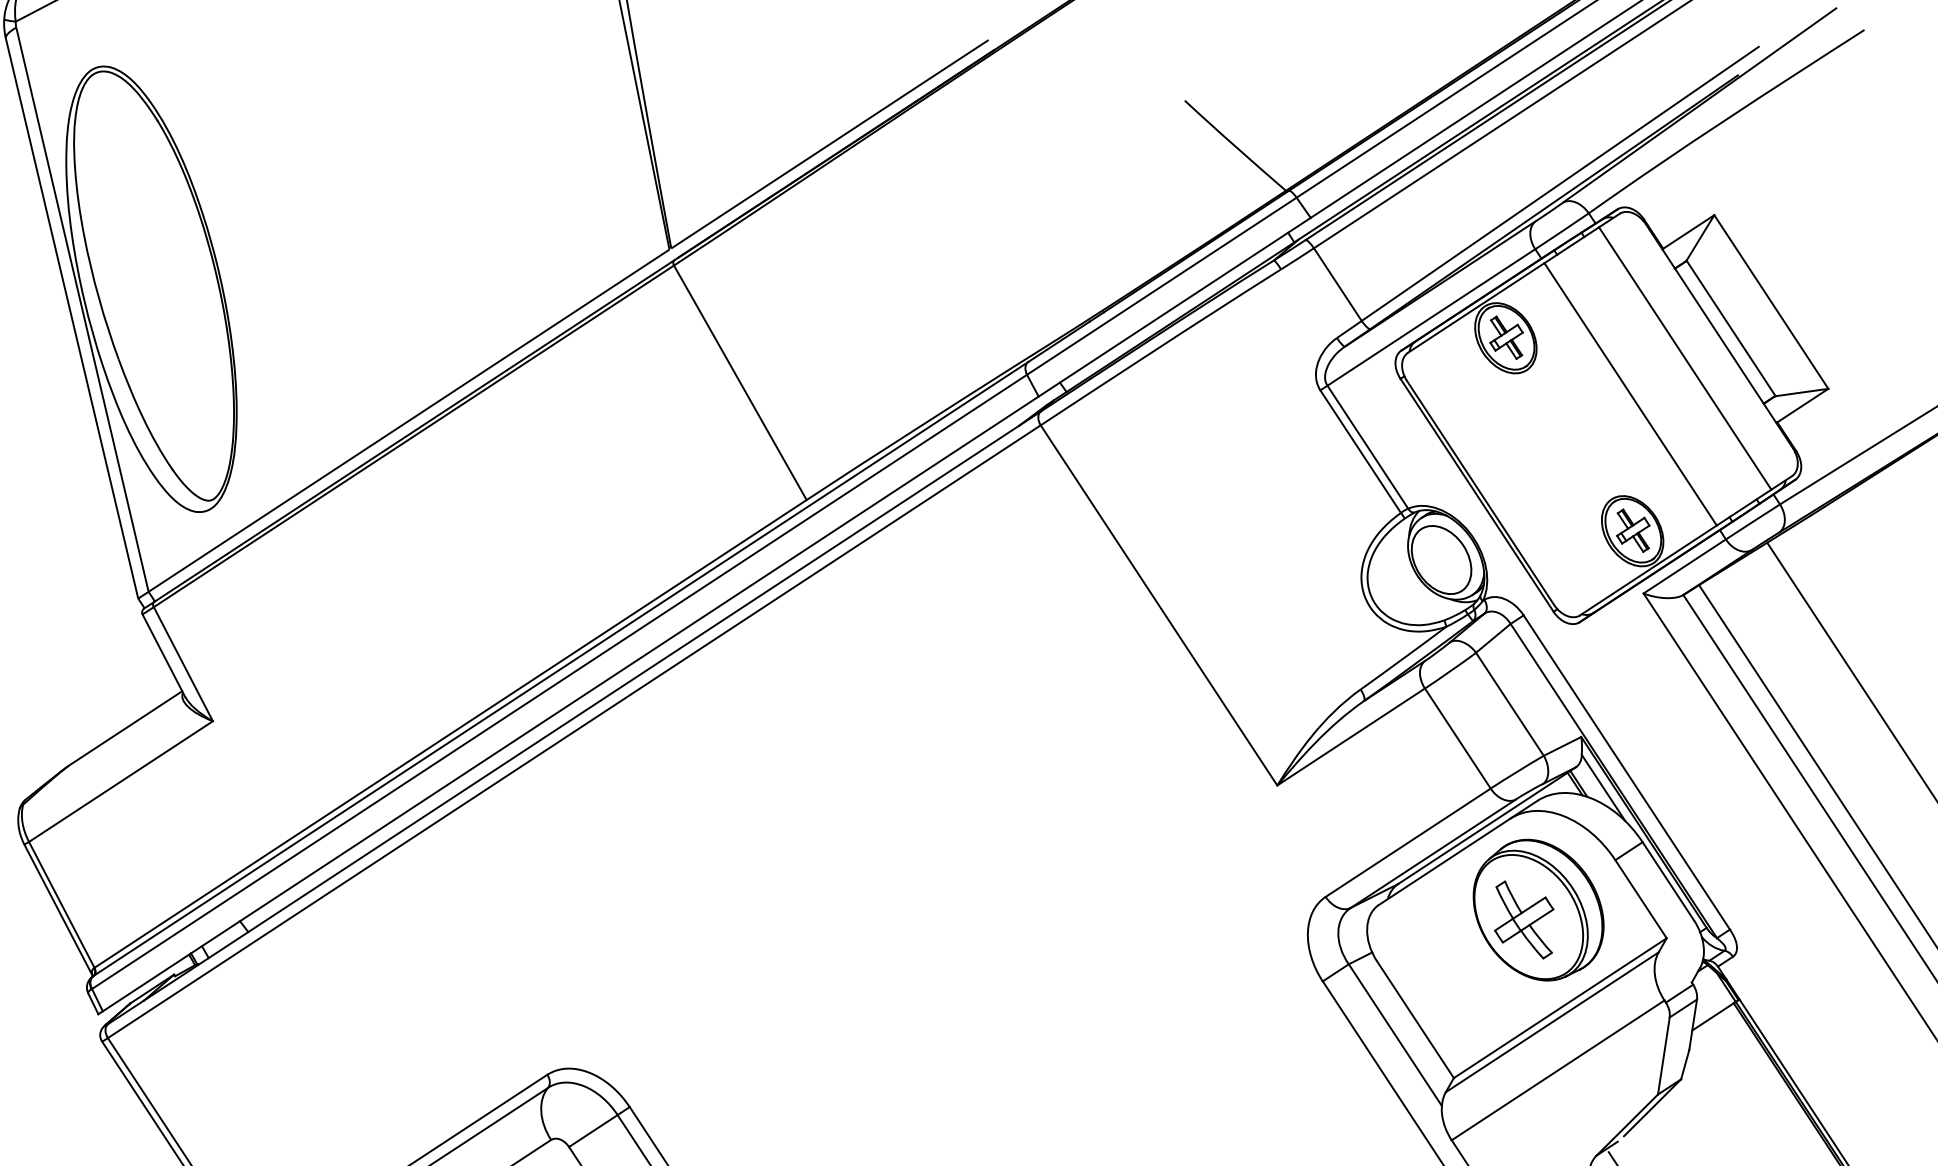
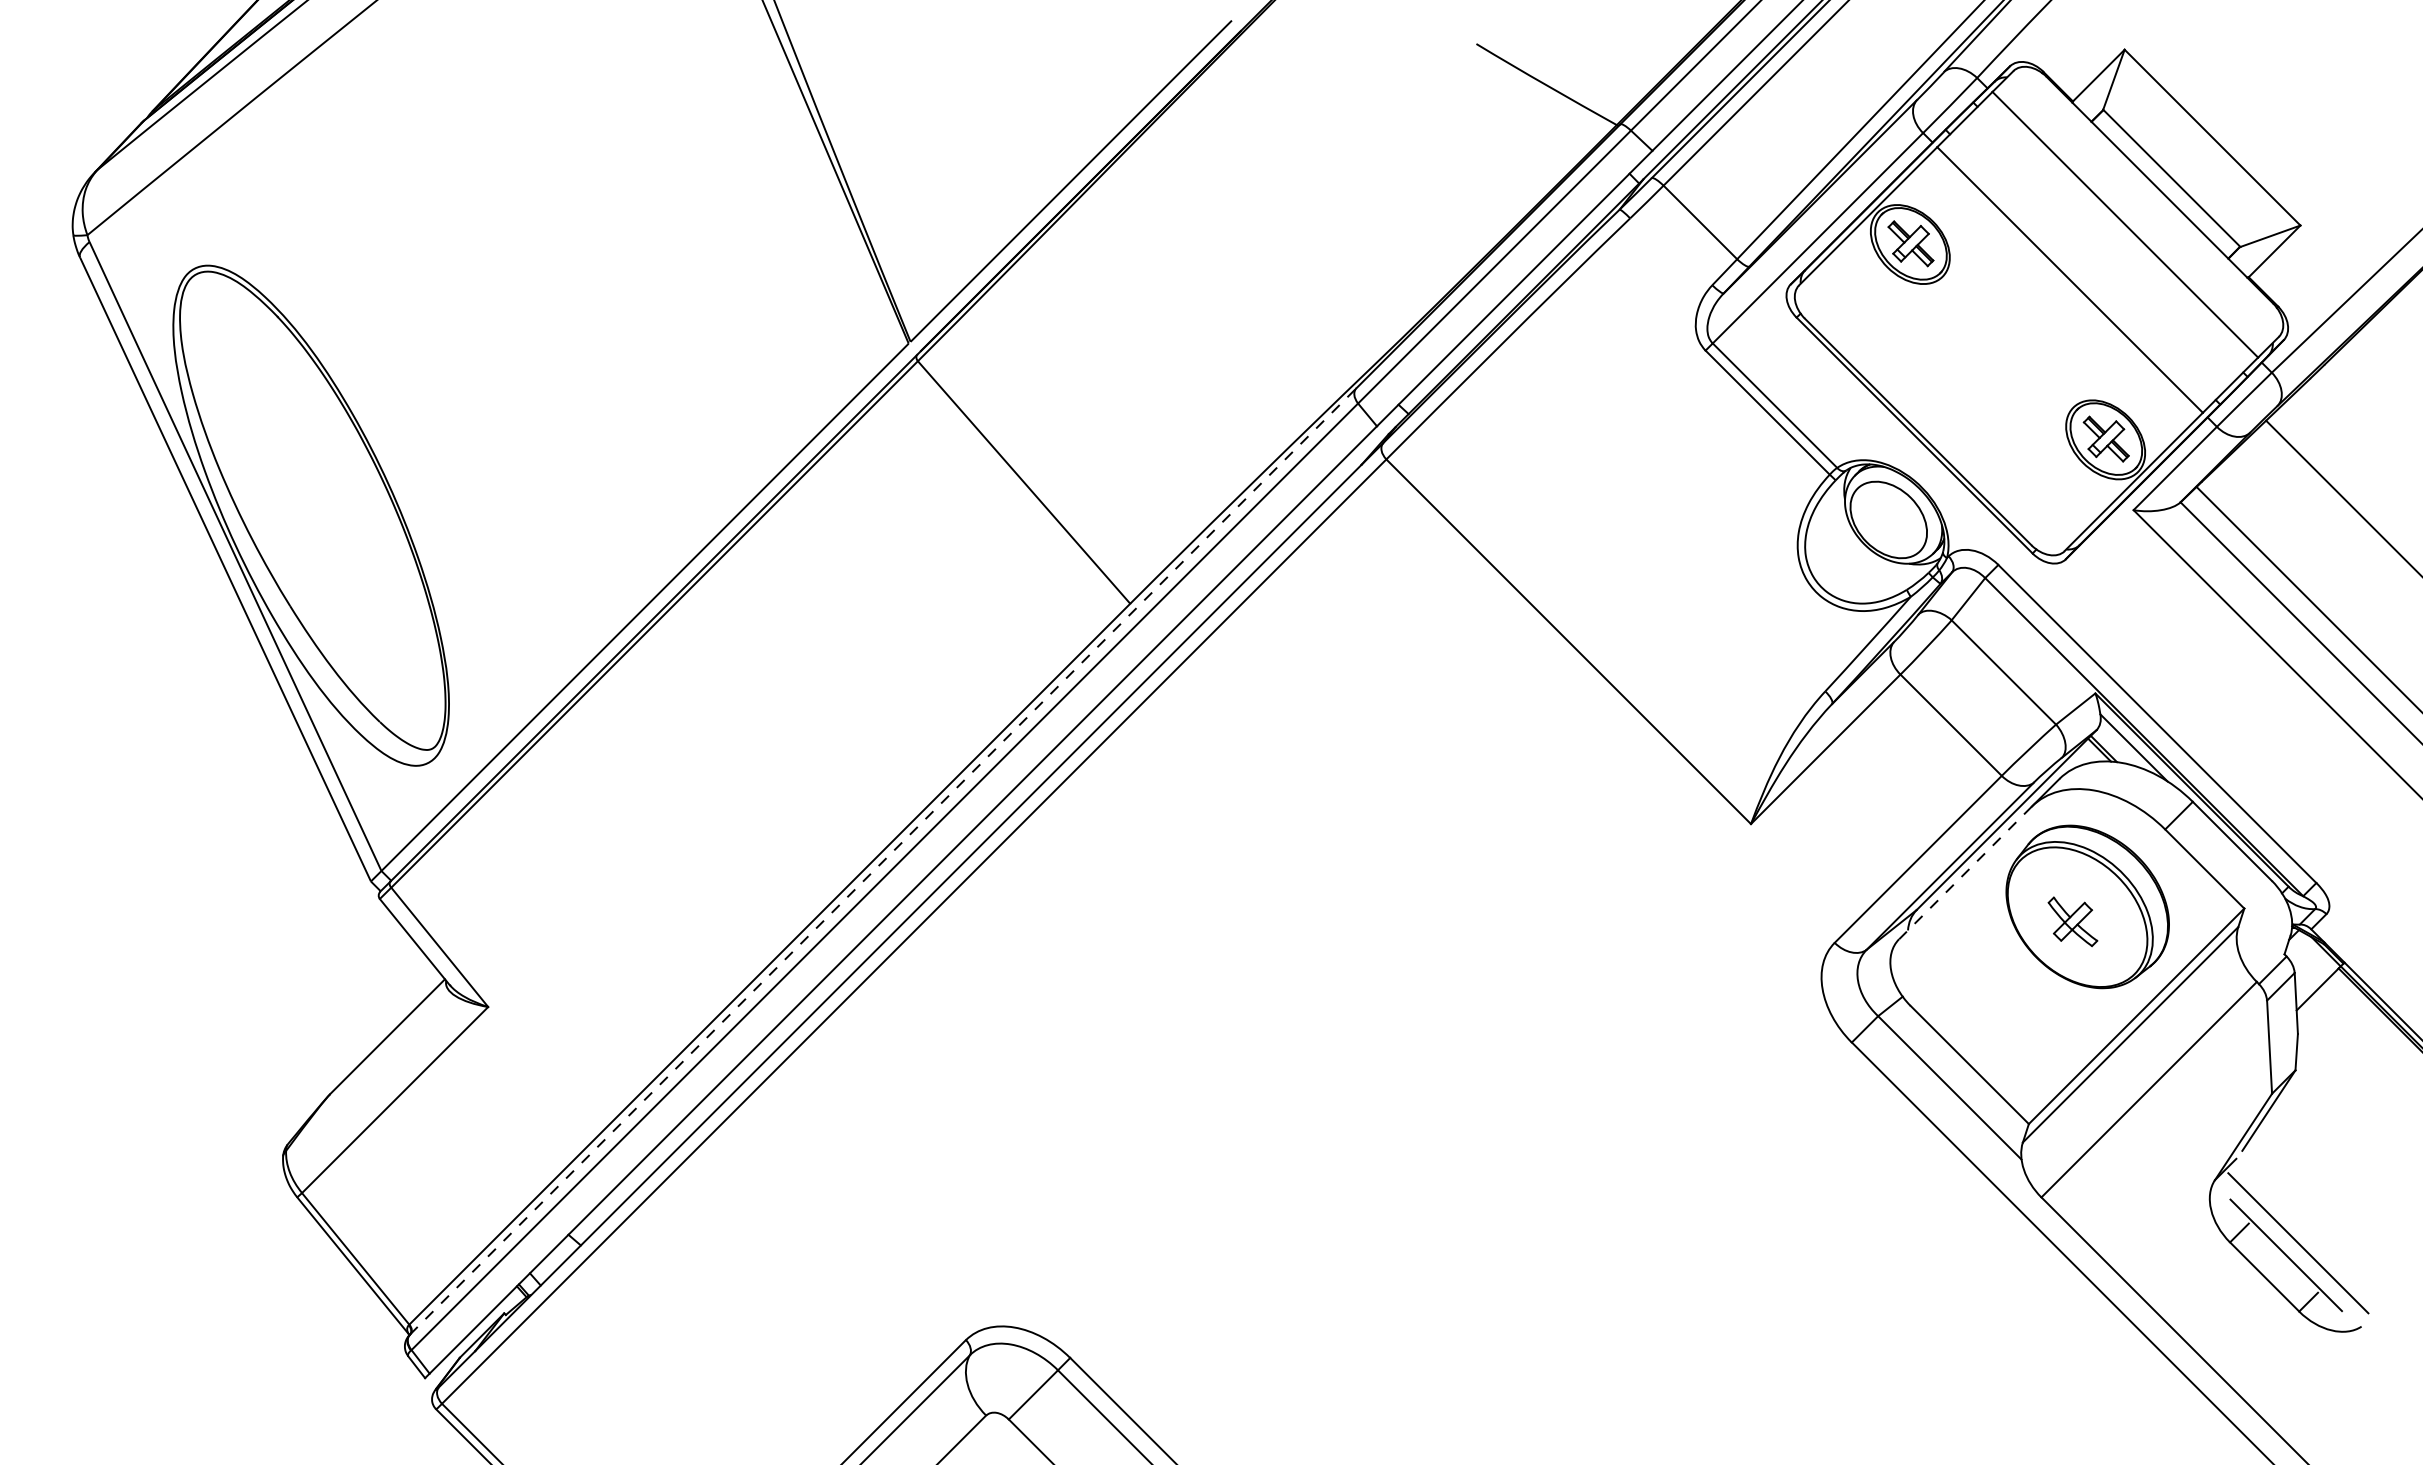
line: (561, 669) -> (883, 861), solid -> dashed
line: (1444, 861) -> (1965, 872), solid -> dashed
part: (1523, 919) -> (2072, 921), size x0.6

